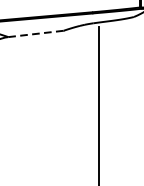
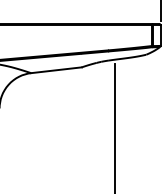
line: (34, 34) -> (55, 70), dashed -> solid

